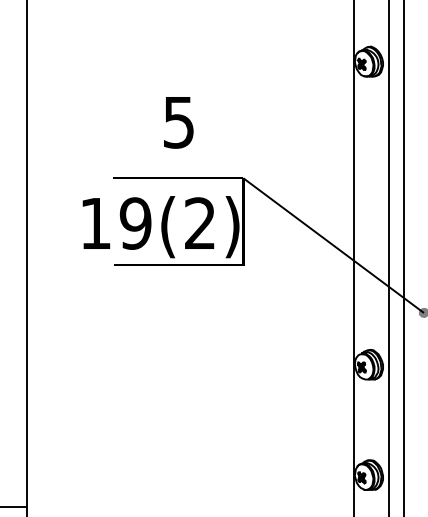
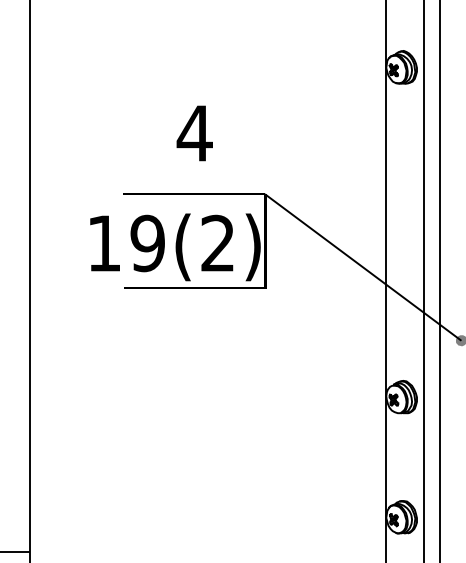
text: (178, 122) -> (194, 133), 5 -> 4

